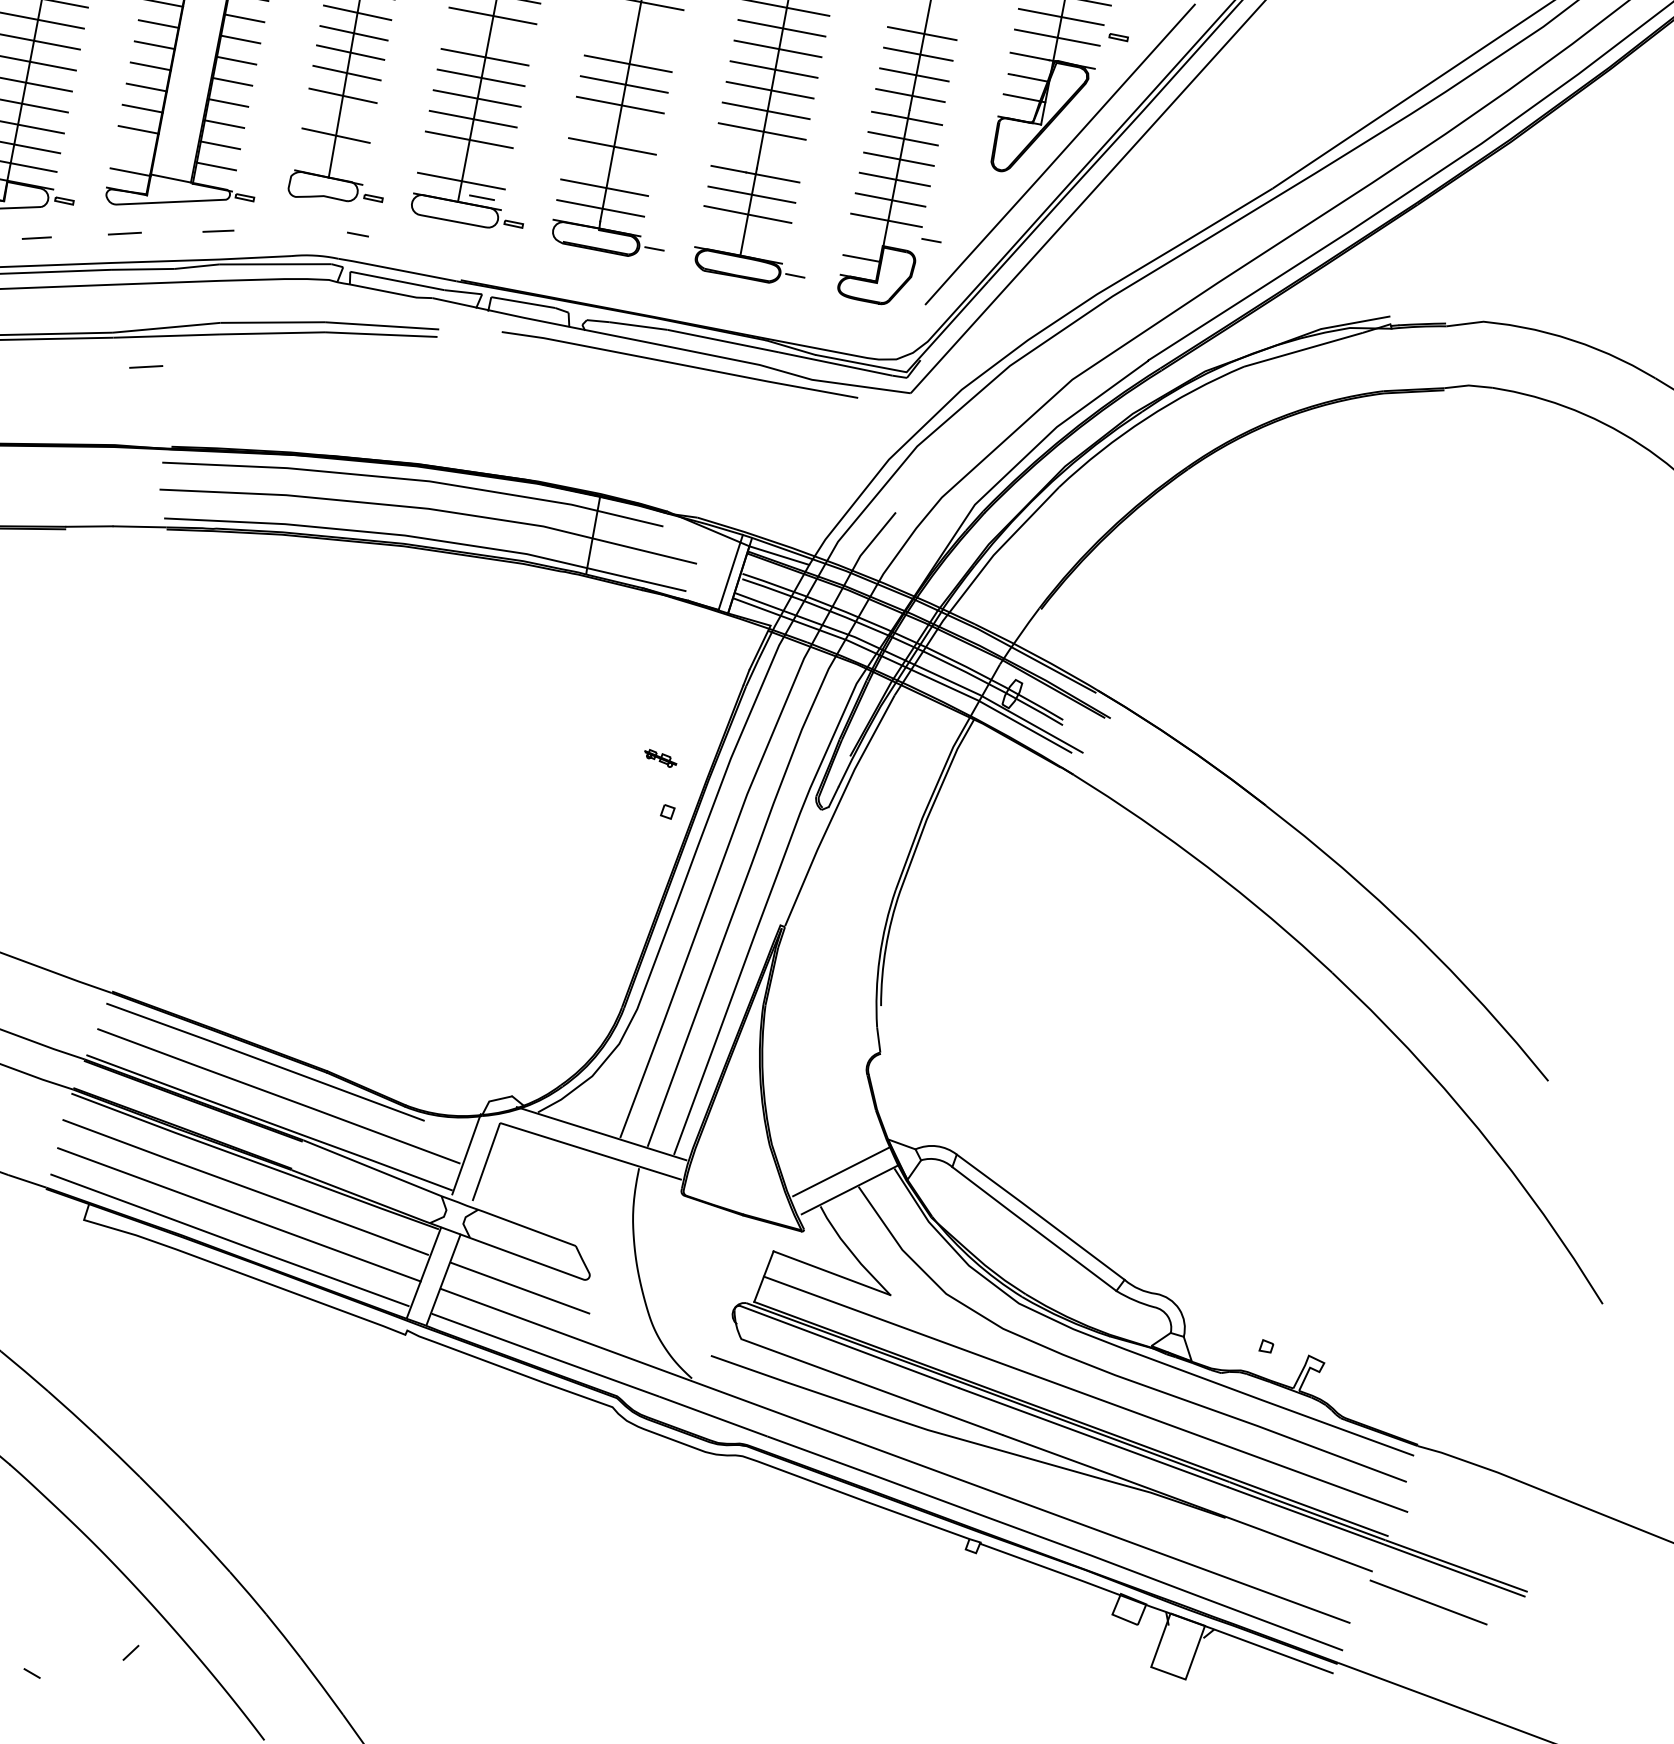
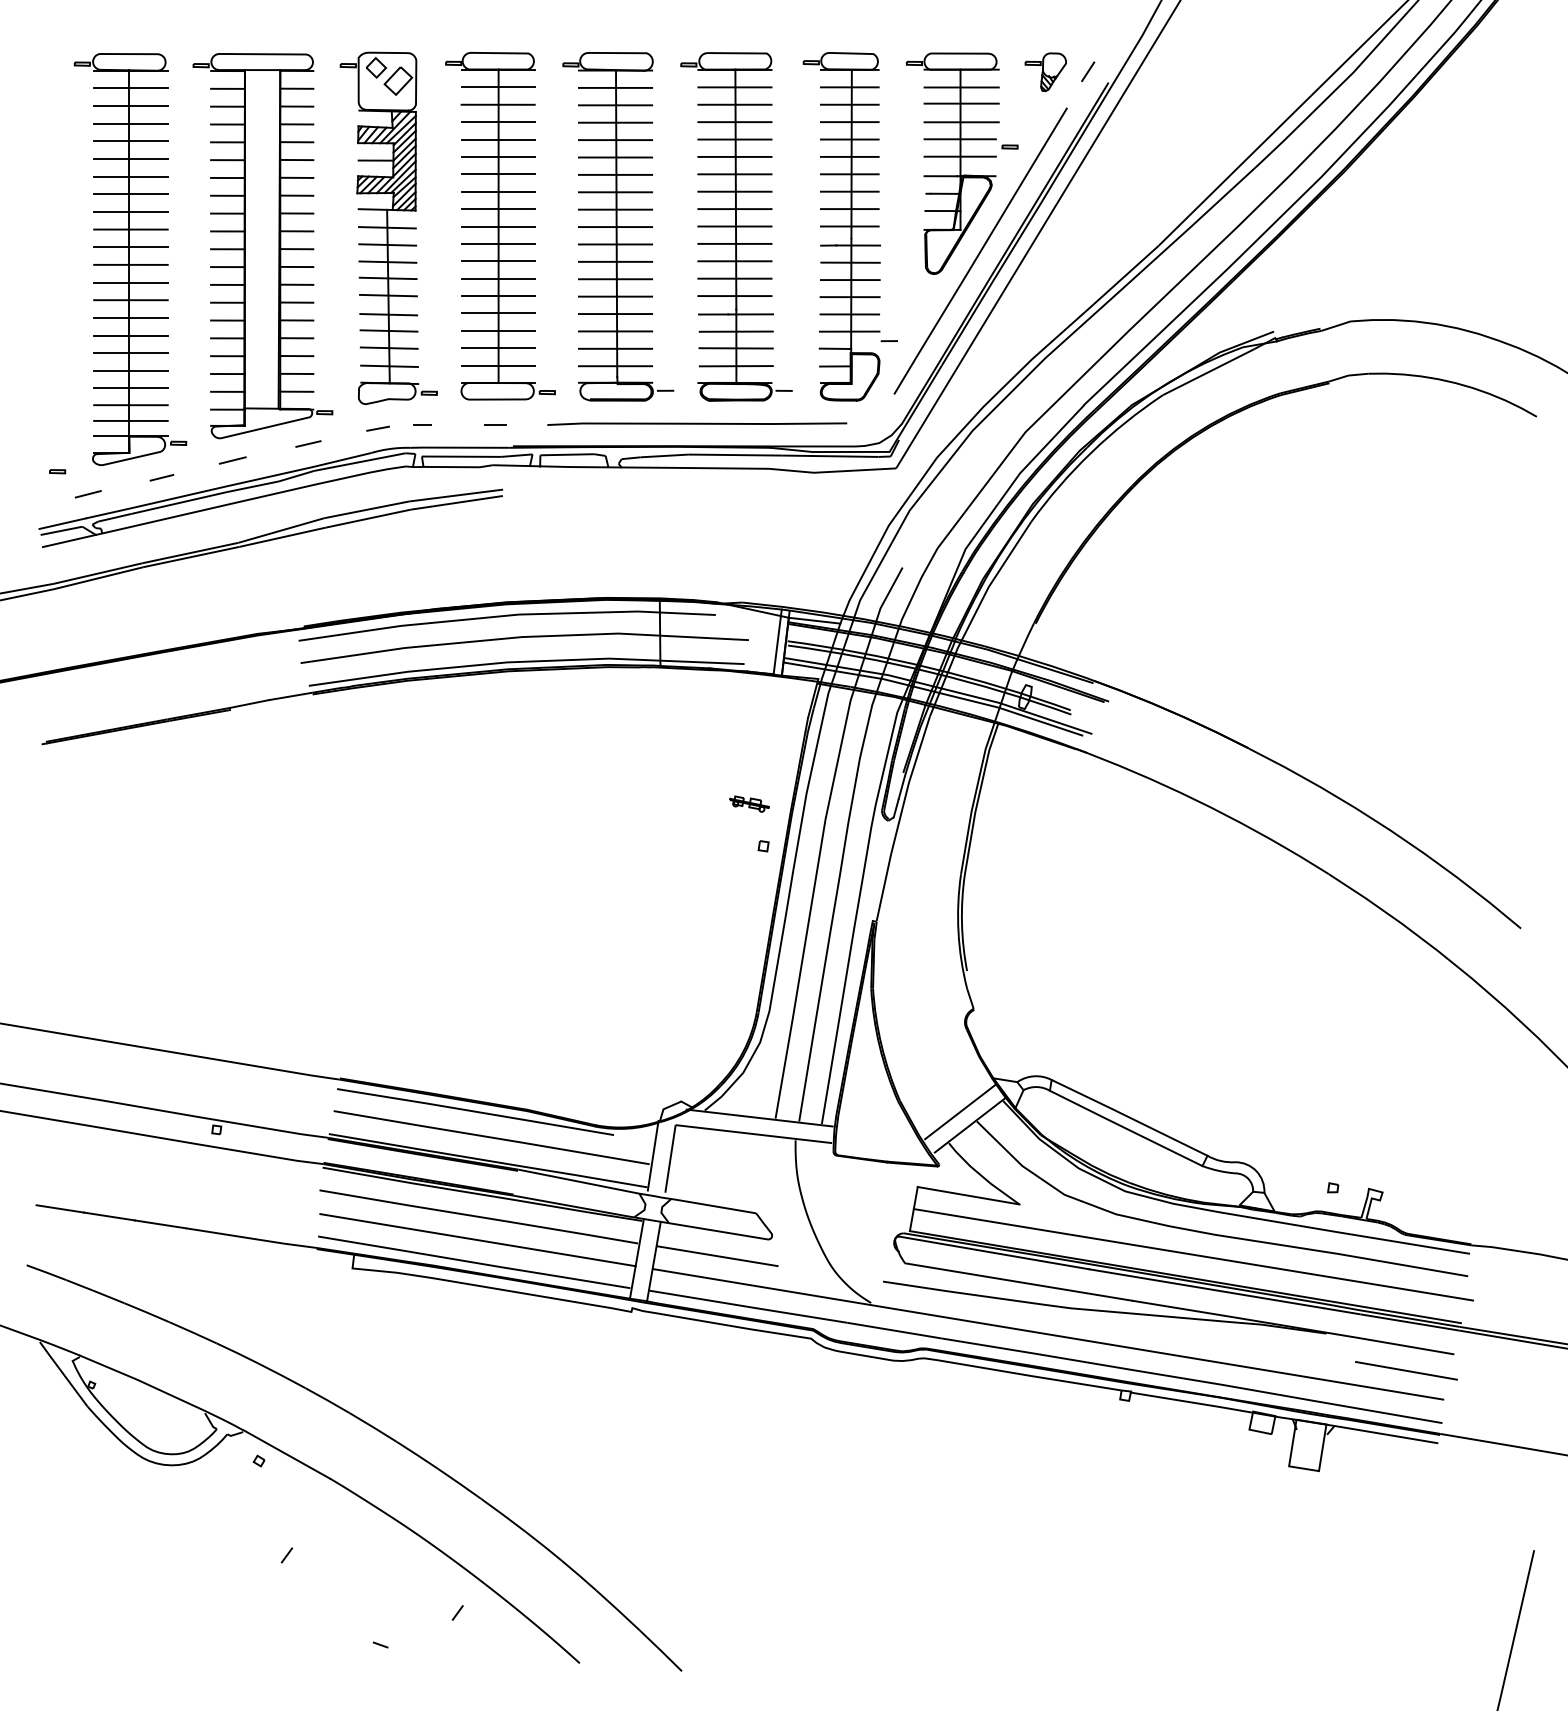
line: (925, 12) -> (849, 156), added
line: (636, 22) -> (615, 209), added
line: (488, 35) -> (497, 243), added
line: (632, 43) -> (615, 227), added
line: (339, 114) -> (388, 330), added
line: (616, 125) -> (615, 296), added
line: (134, 150) -> (227, 391), added
line: (757, 152) -> (734, 296), added
line: (332, 157) -> (389, 366), added
line: (464, 160) -> (497, 348), added
line: (608, 167) -> (615, 331), added
line: (482, 197) -> (495, 424), moved
line: (303, 228) -> (377, 428), added
line: (743, 235) -> (735, 366), added
line: (865, 237) -> (835, 348), added
line: (680, 364) -> (697, 423), moved
line: (145, 366) -> (270, 565), removed
part: (660, 757) -> (749, 803), size x1.43
line: (1428, 1602) -> (1406, 1370), moved

